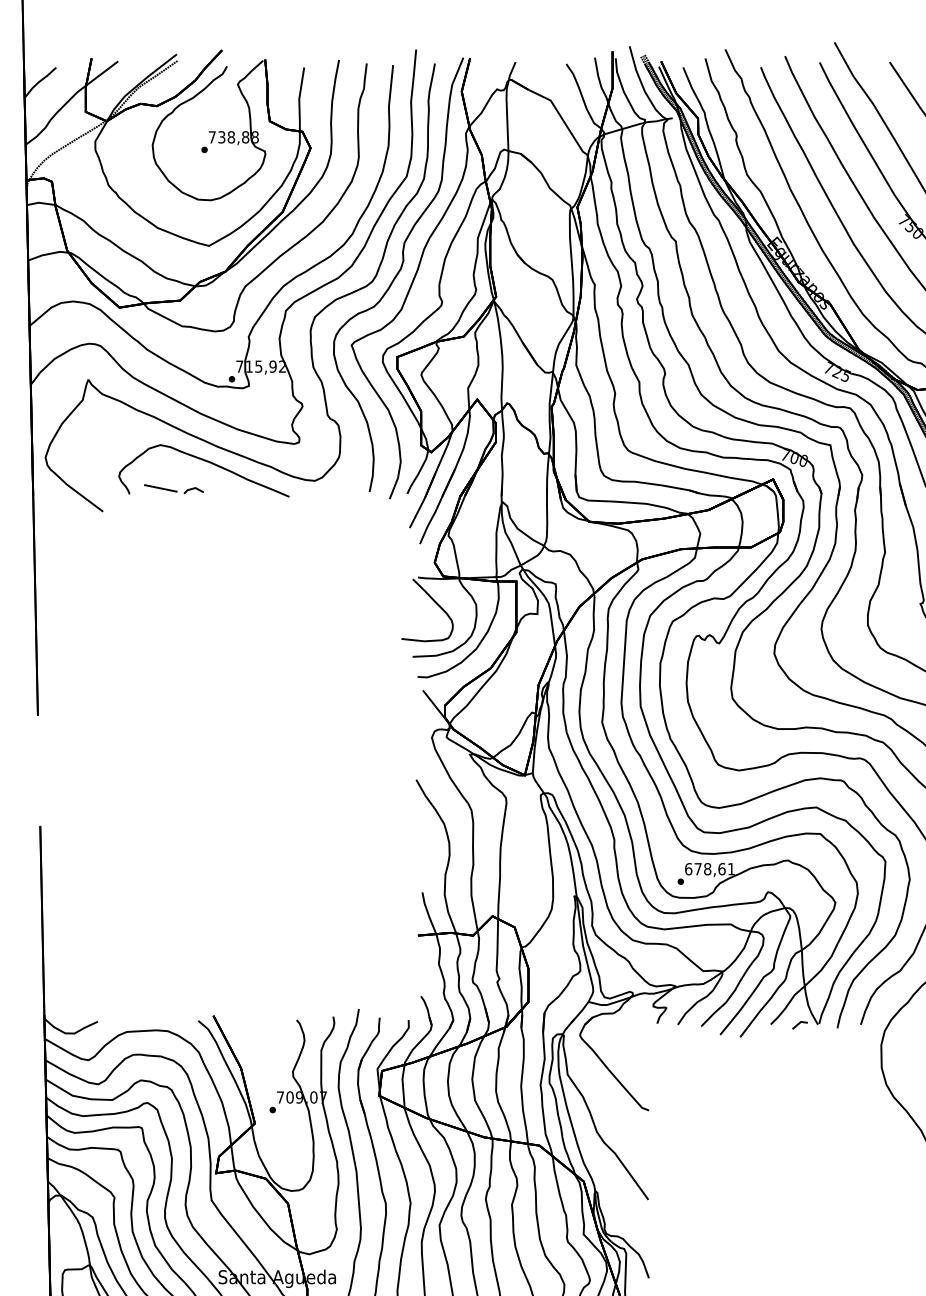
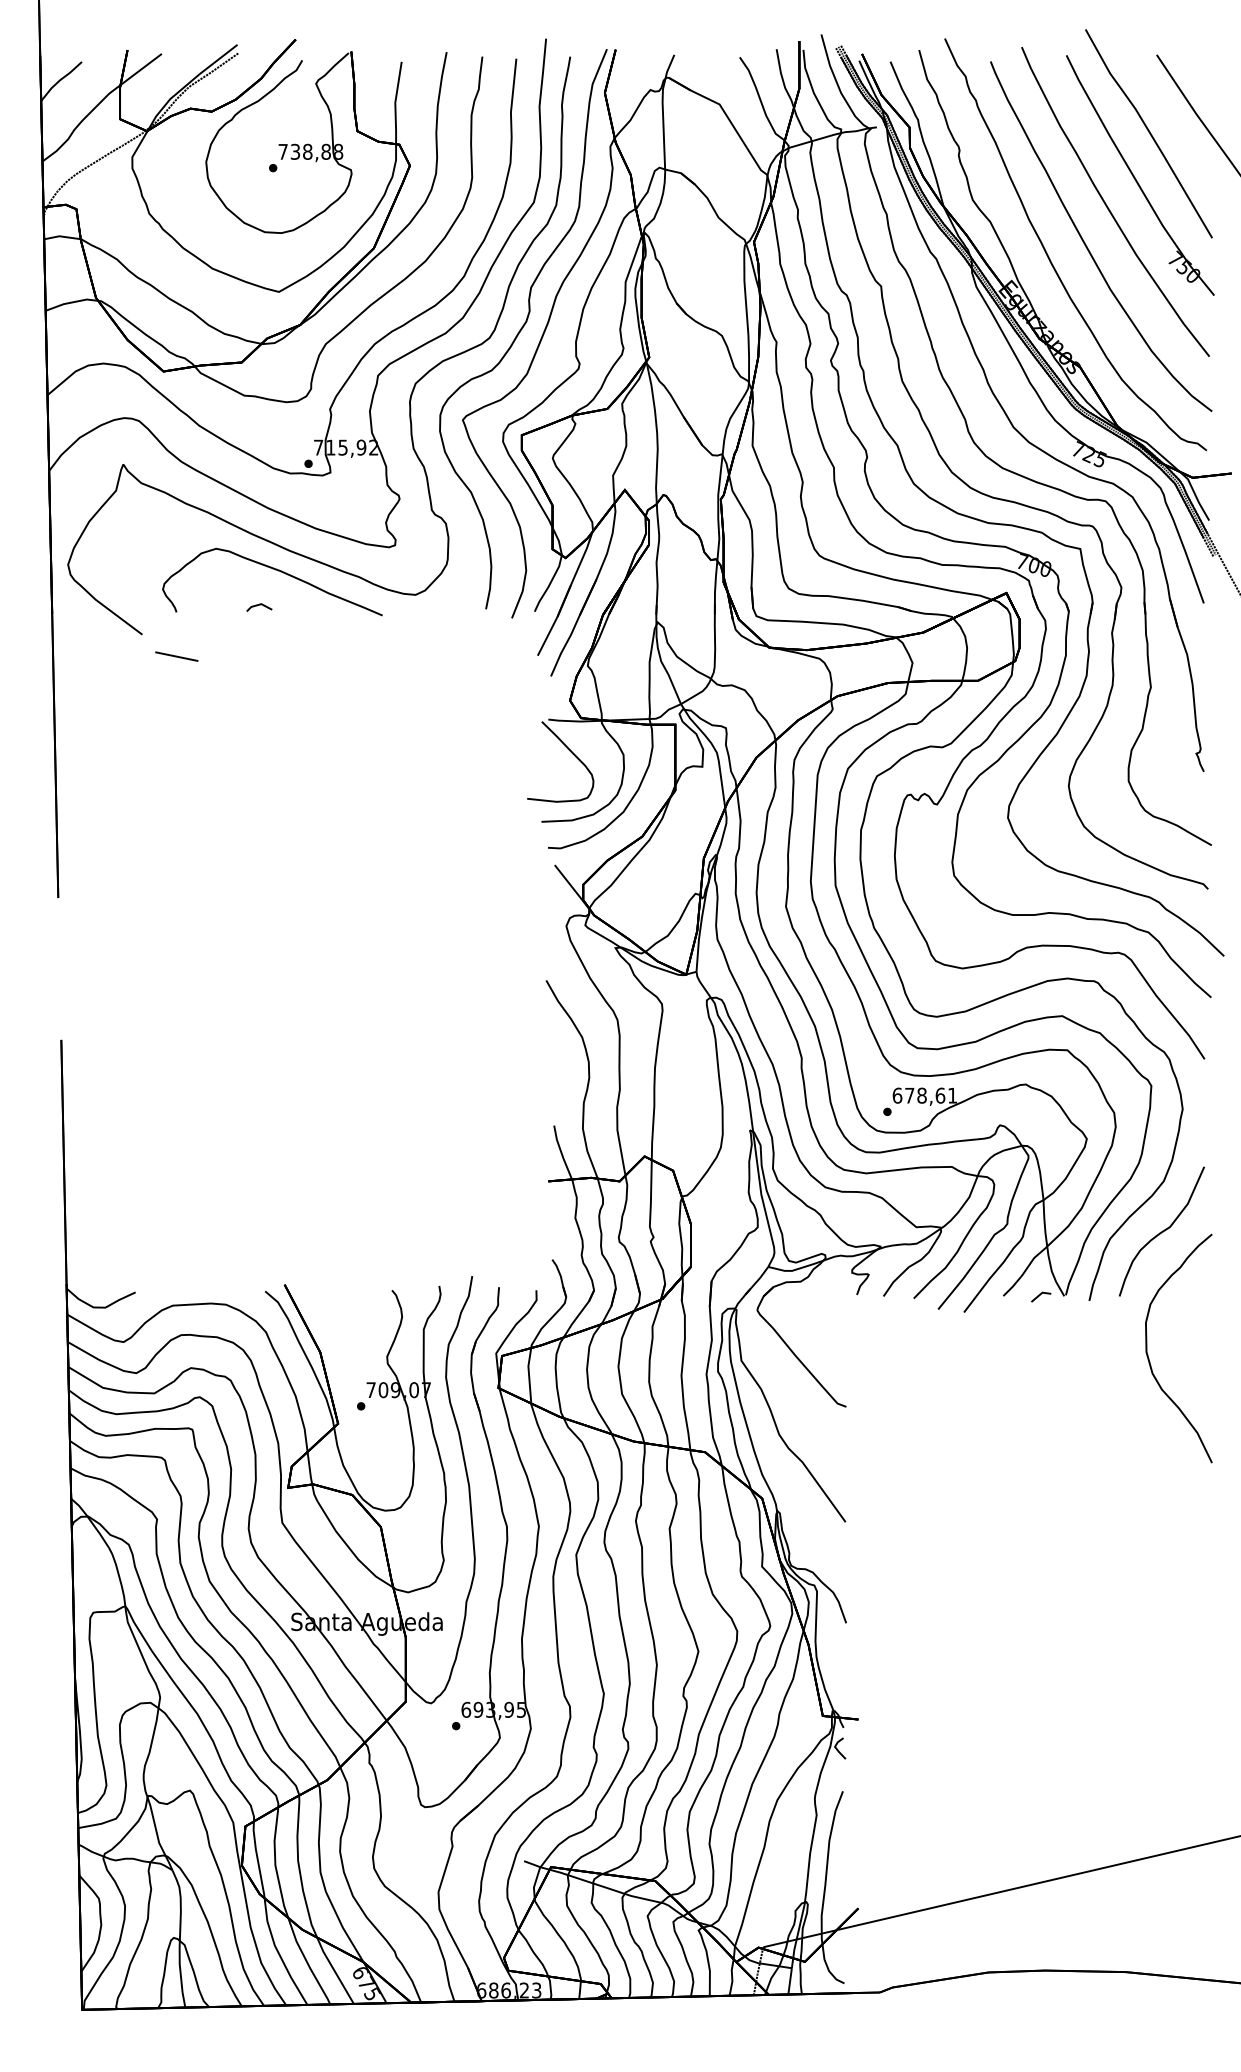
line: (160, 488) -> (176, 656), moved

